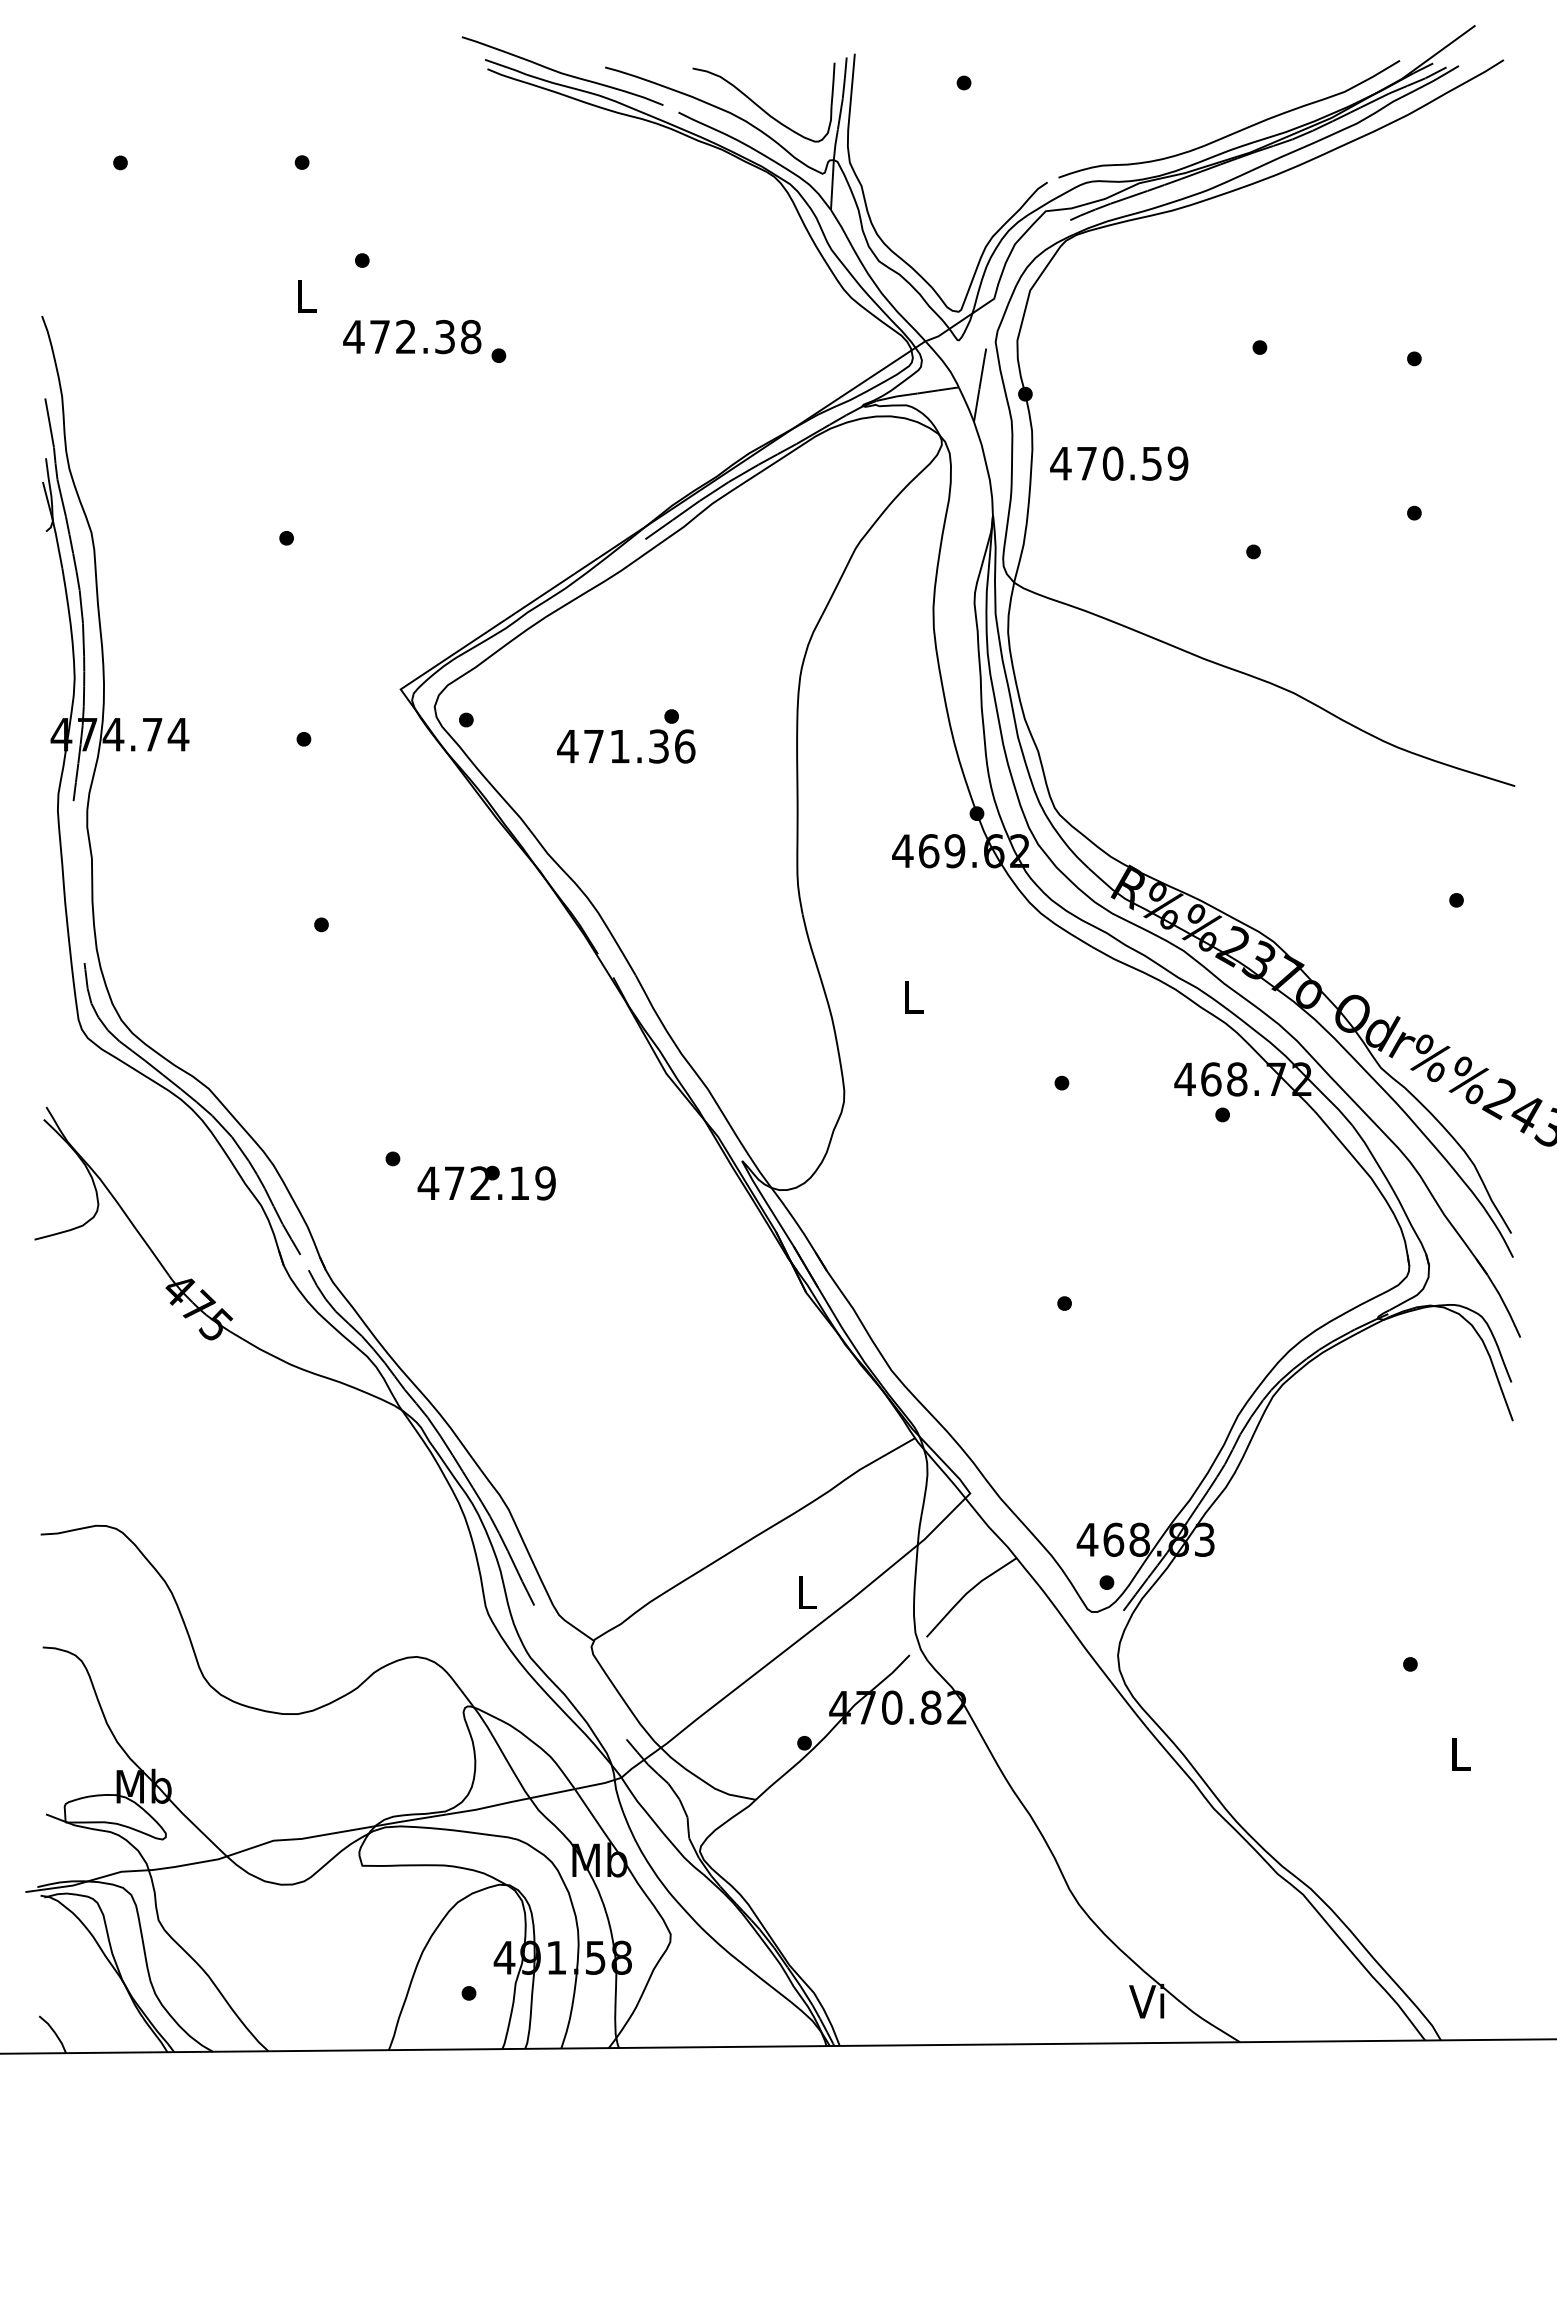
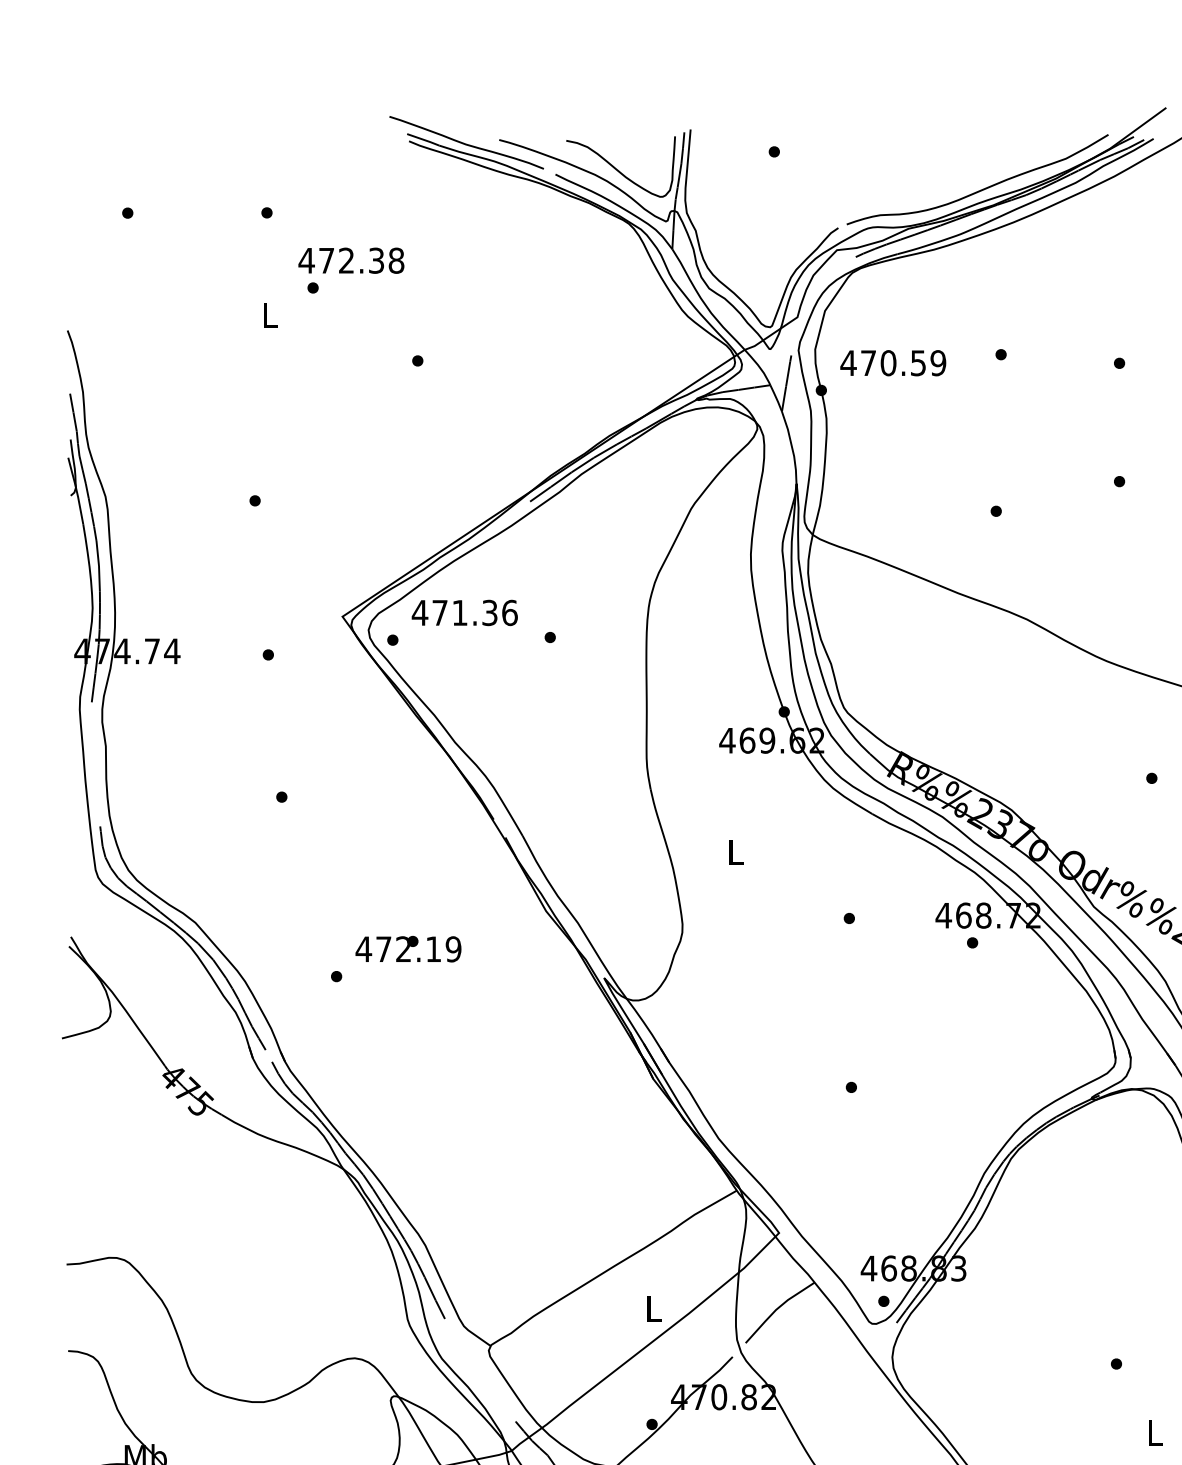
text: (412, 336) -> (351, 260), moved
text: (1119, 463) -> (893, 363), moved
text: (626, 746) -> (465, 612), moved
text: (486, 1182) -> (408, 948), moved

